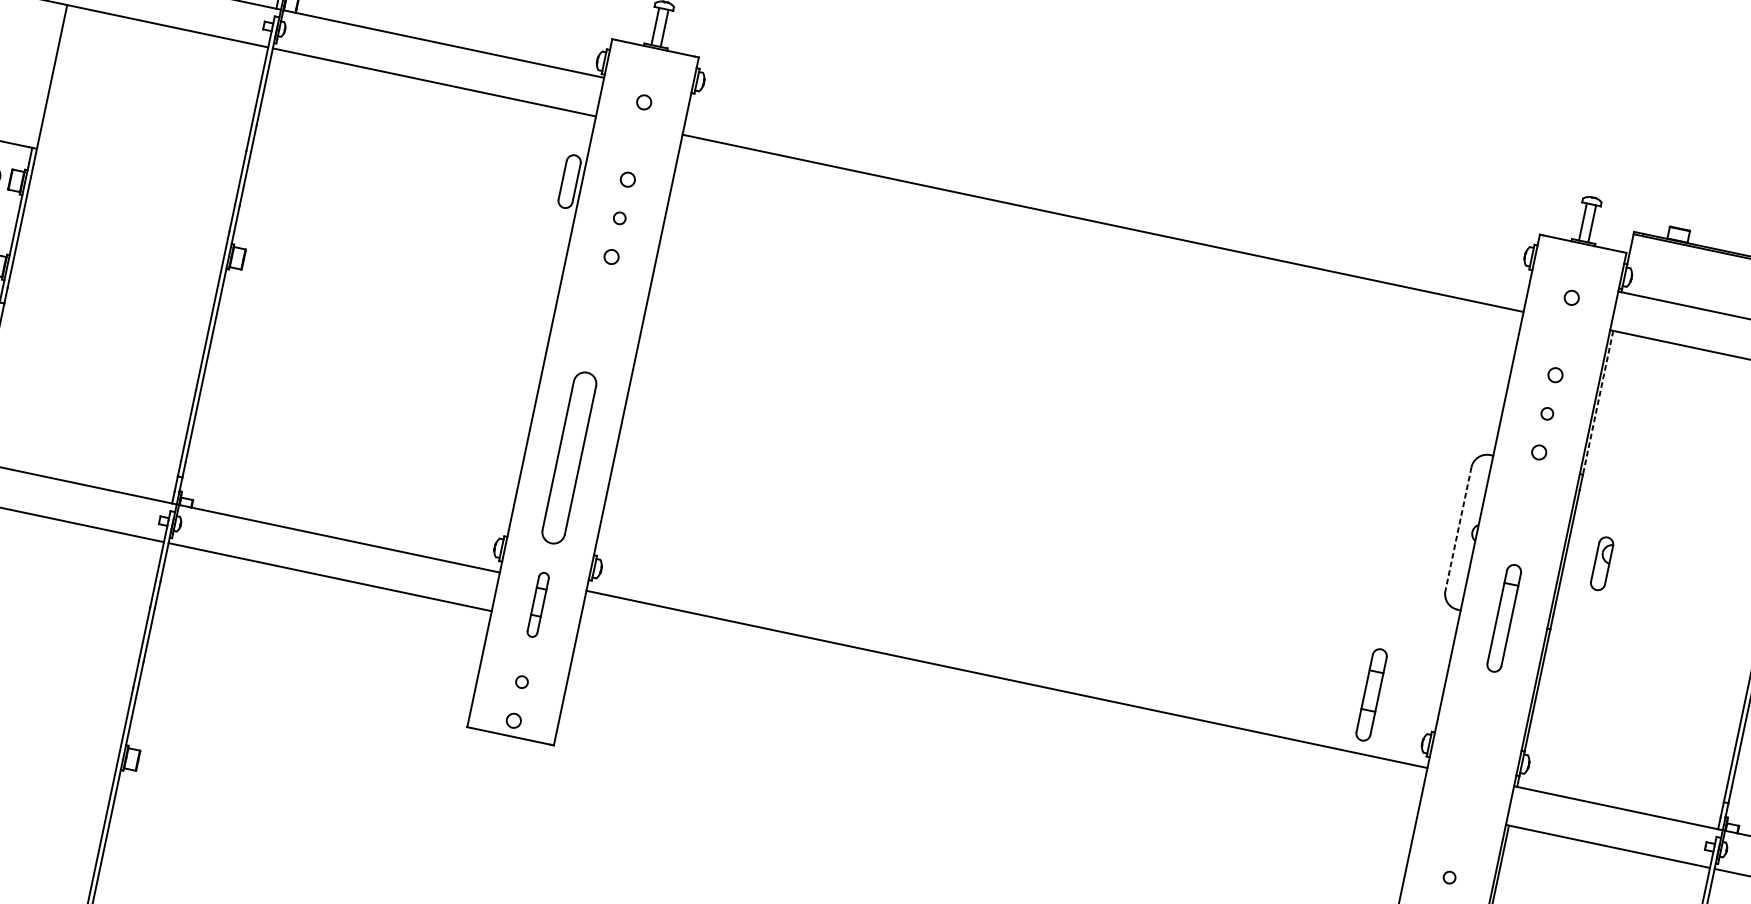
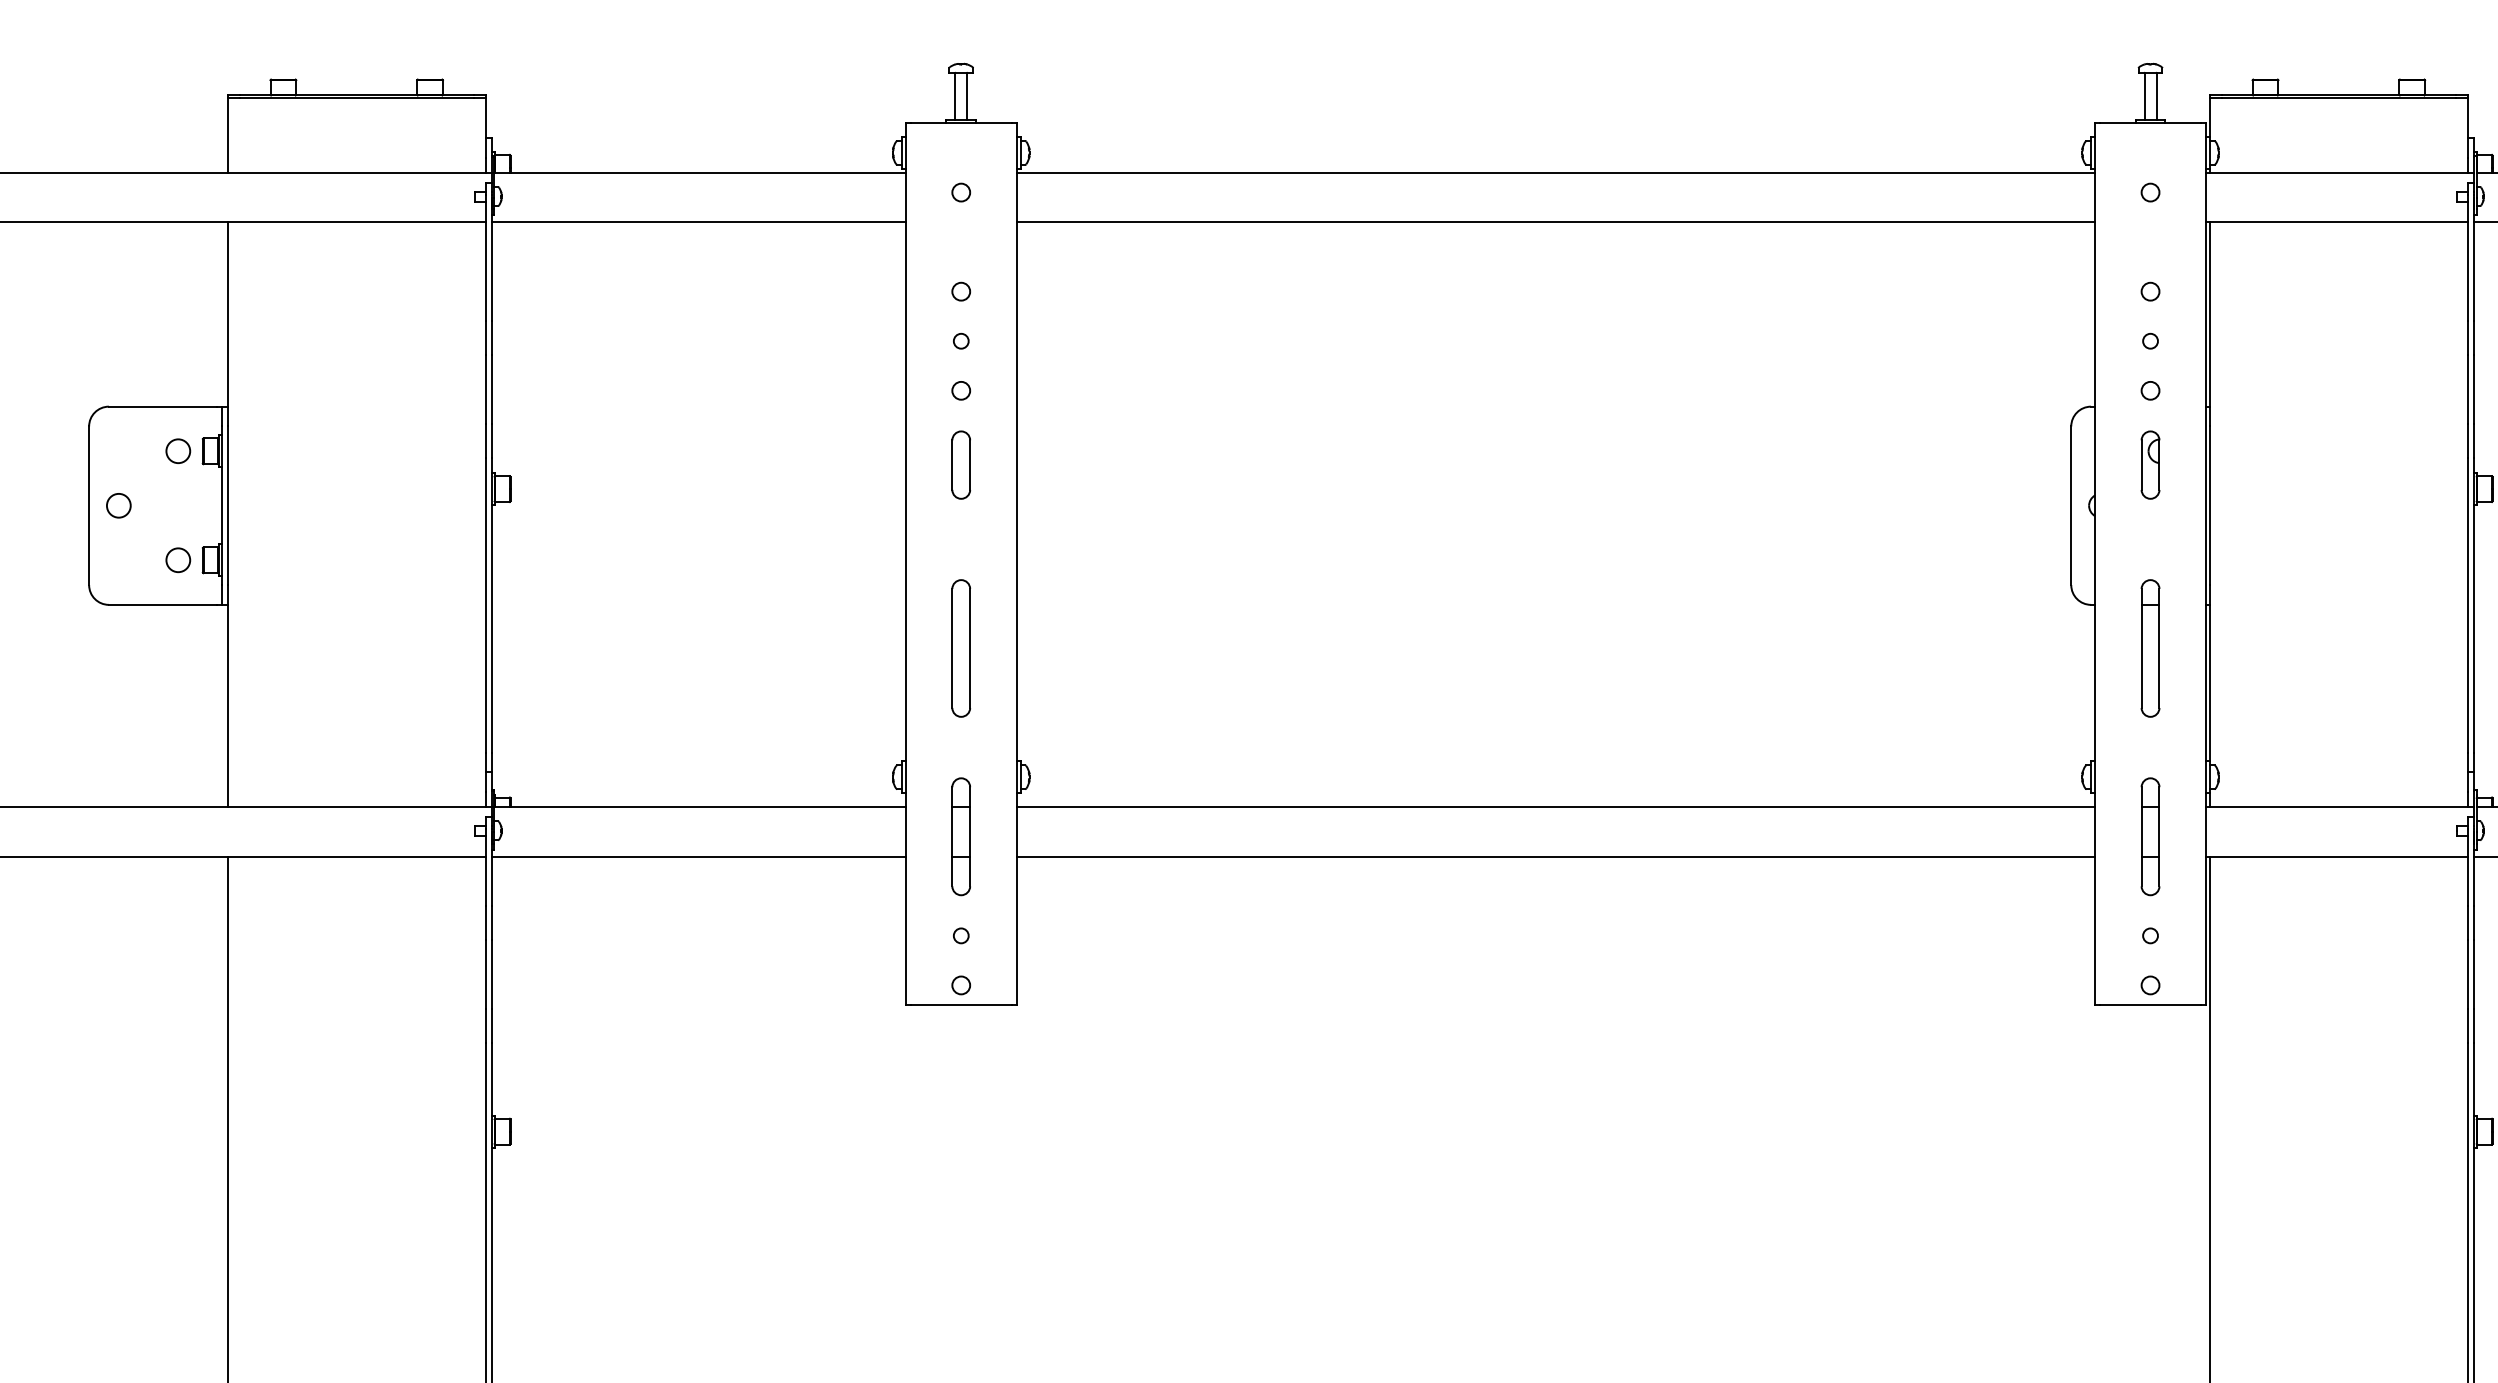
part: (569, 181) -> (960, 464), moved
line: (1110, 184) -> (1555, 172), added
line: (1598, 403) -> (2210, 315), dashed -> solid
part: (568, 457) -> (960, 648), size x0.62
line: (1458, 529) -> (2071, 506), dashed -> solid
part: (1602, 563) -> (2150, 464), moved
part: (537, 604) -> (960, 836), size x1.43
part: (1504, 618) -> (2150, 648), moved
part: (1371, 694) -> (2150, 836), moved
line: (998, 717) -> (1555, 856), added

